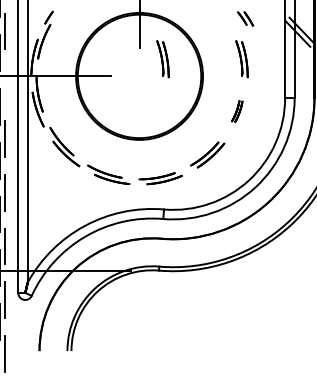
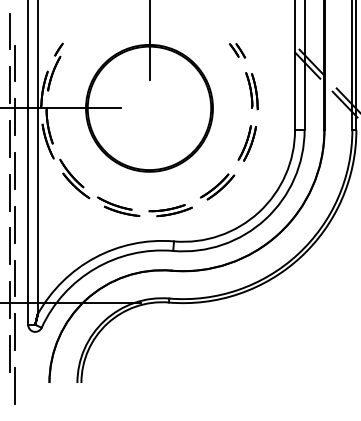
part: (245, 18) -> (237, 50), moved
part: (162, 59) -> (172, 91), removed
line: (5, 85) -> (15, 117), added
part: (236, 111) -> (246, 143), size x1.67

